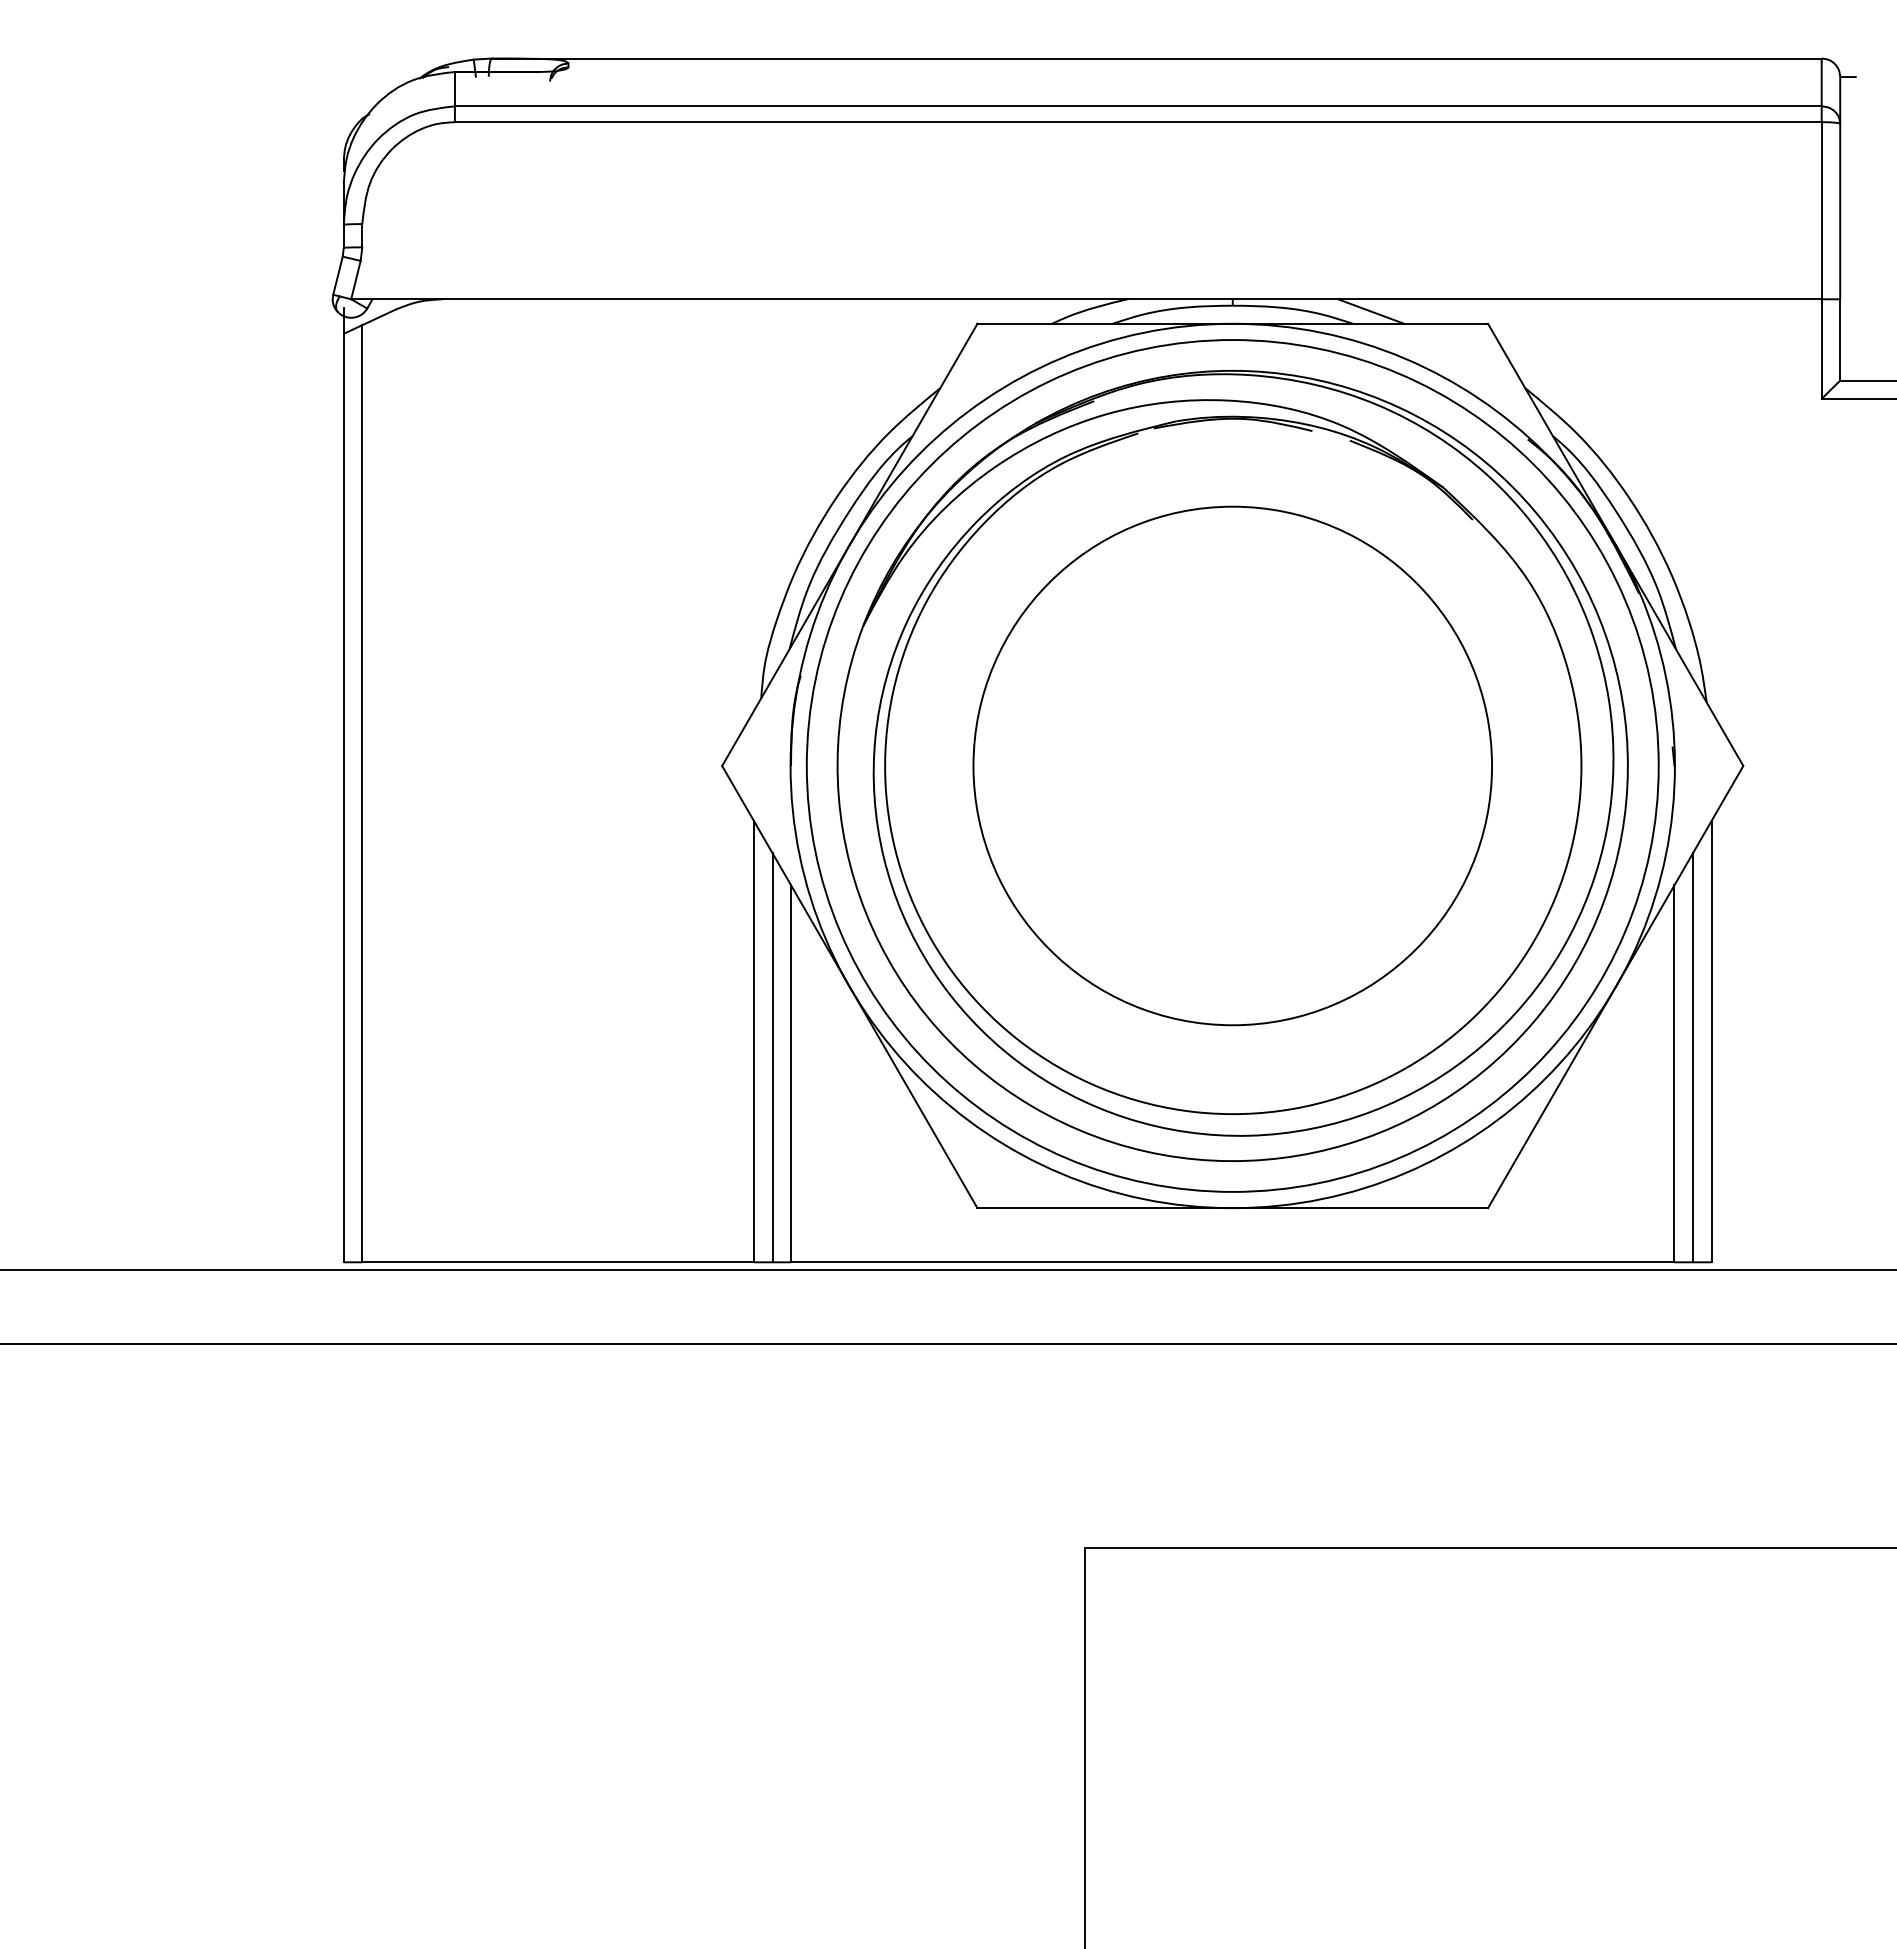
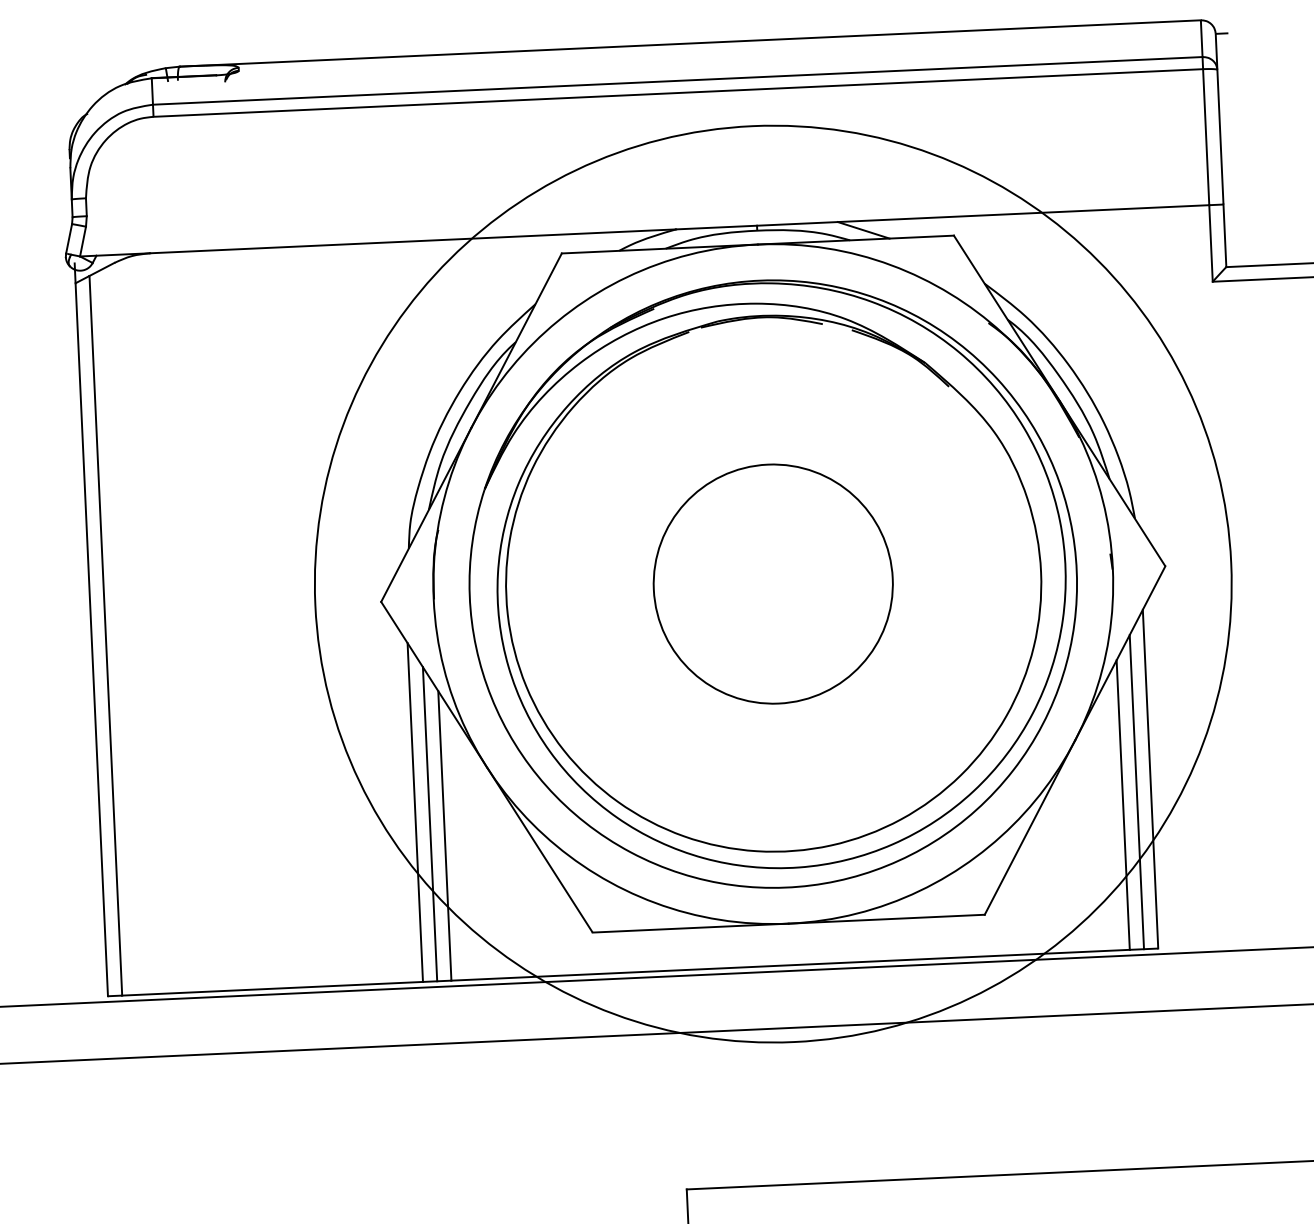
circle: (1232, 765) -> (773, 583), size x0.6
circle: (1232, 765) -> (773, 583), size x1.4

